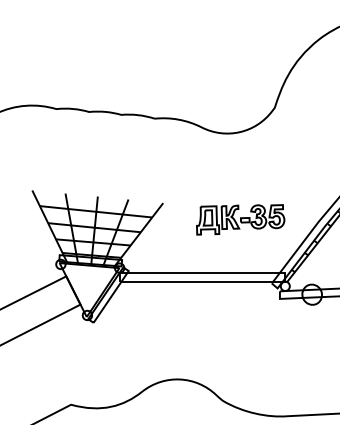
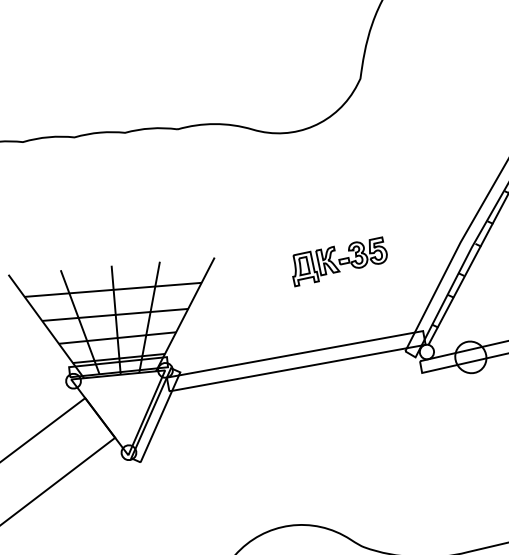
part: (240, 219) -> (338, 261), size x0.7

